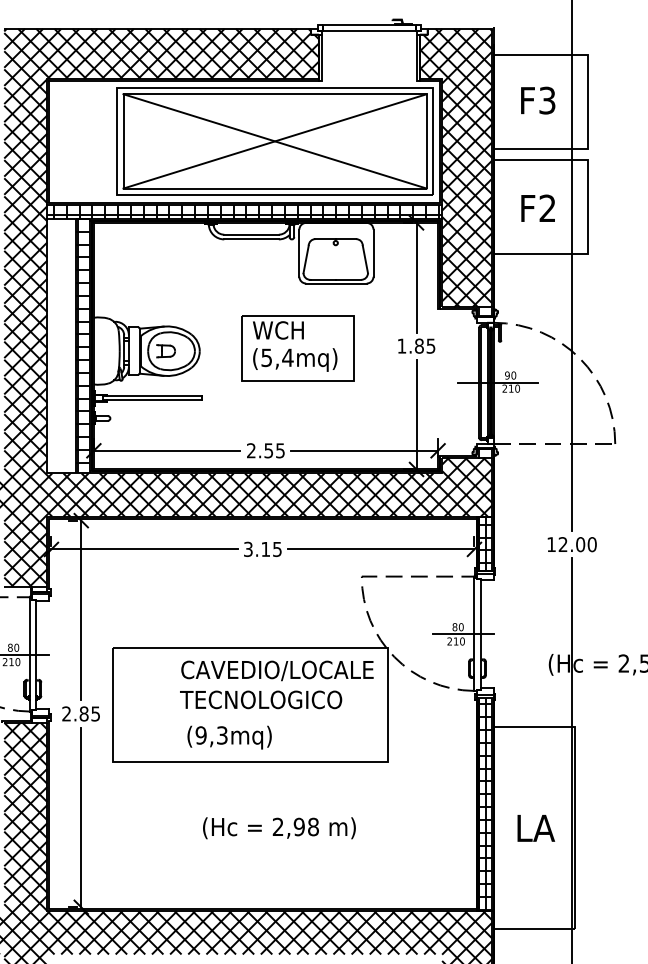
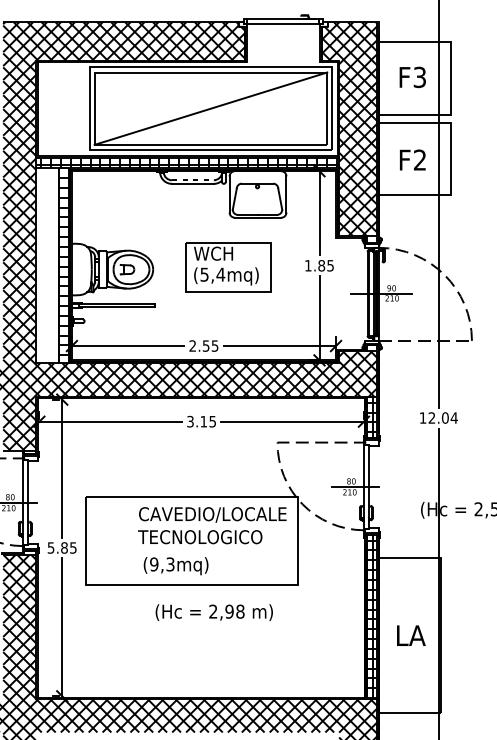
line: (274, 141) -> (210, 108), removed
line: (252, 234) -> (193, 180), solid -> dashed
text: (592, 544) -> (454, 417), 12.00 -> 12.04
text: (66, 713) -> (50, 547), 2.85 -> 5.85
text: (279, 828) -> (214, 612), moved

